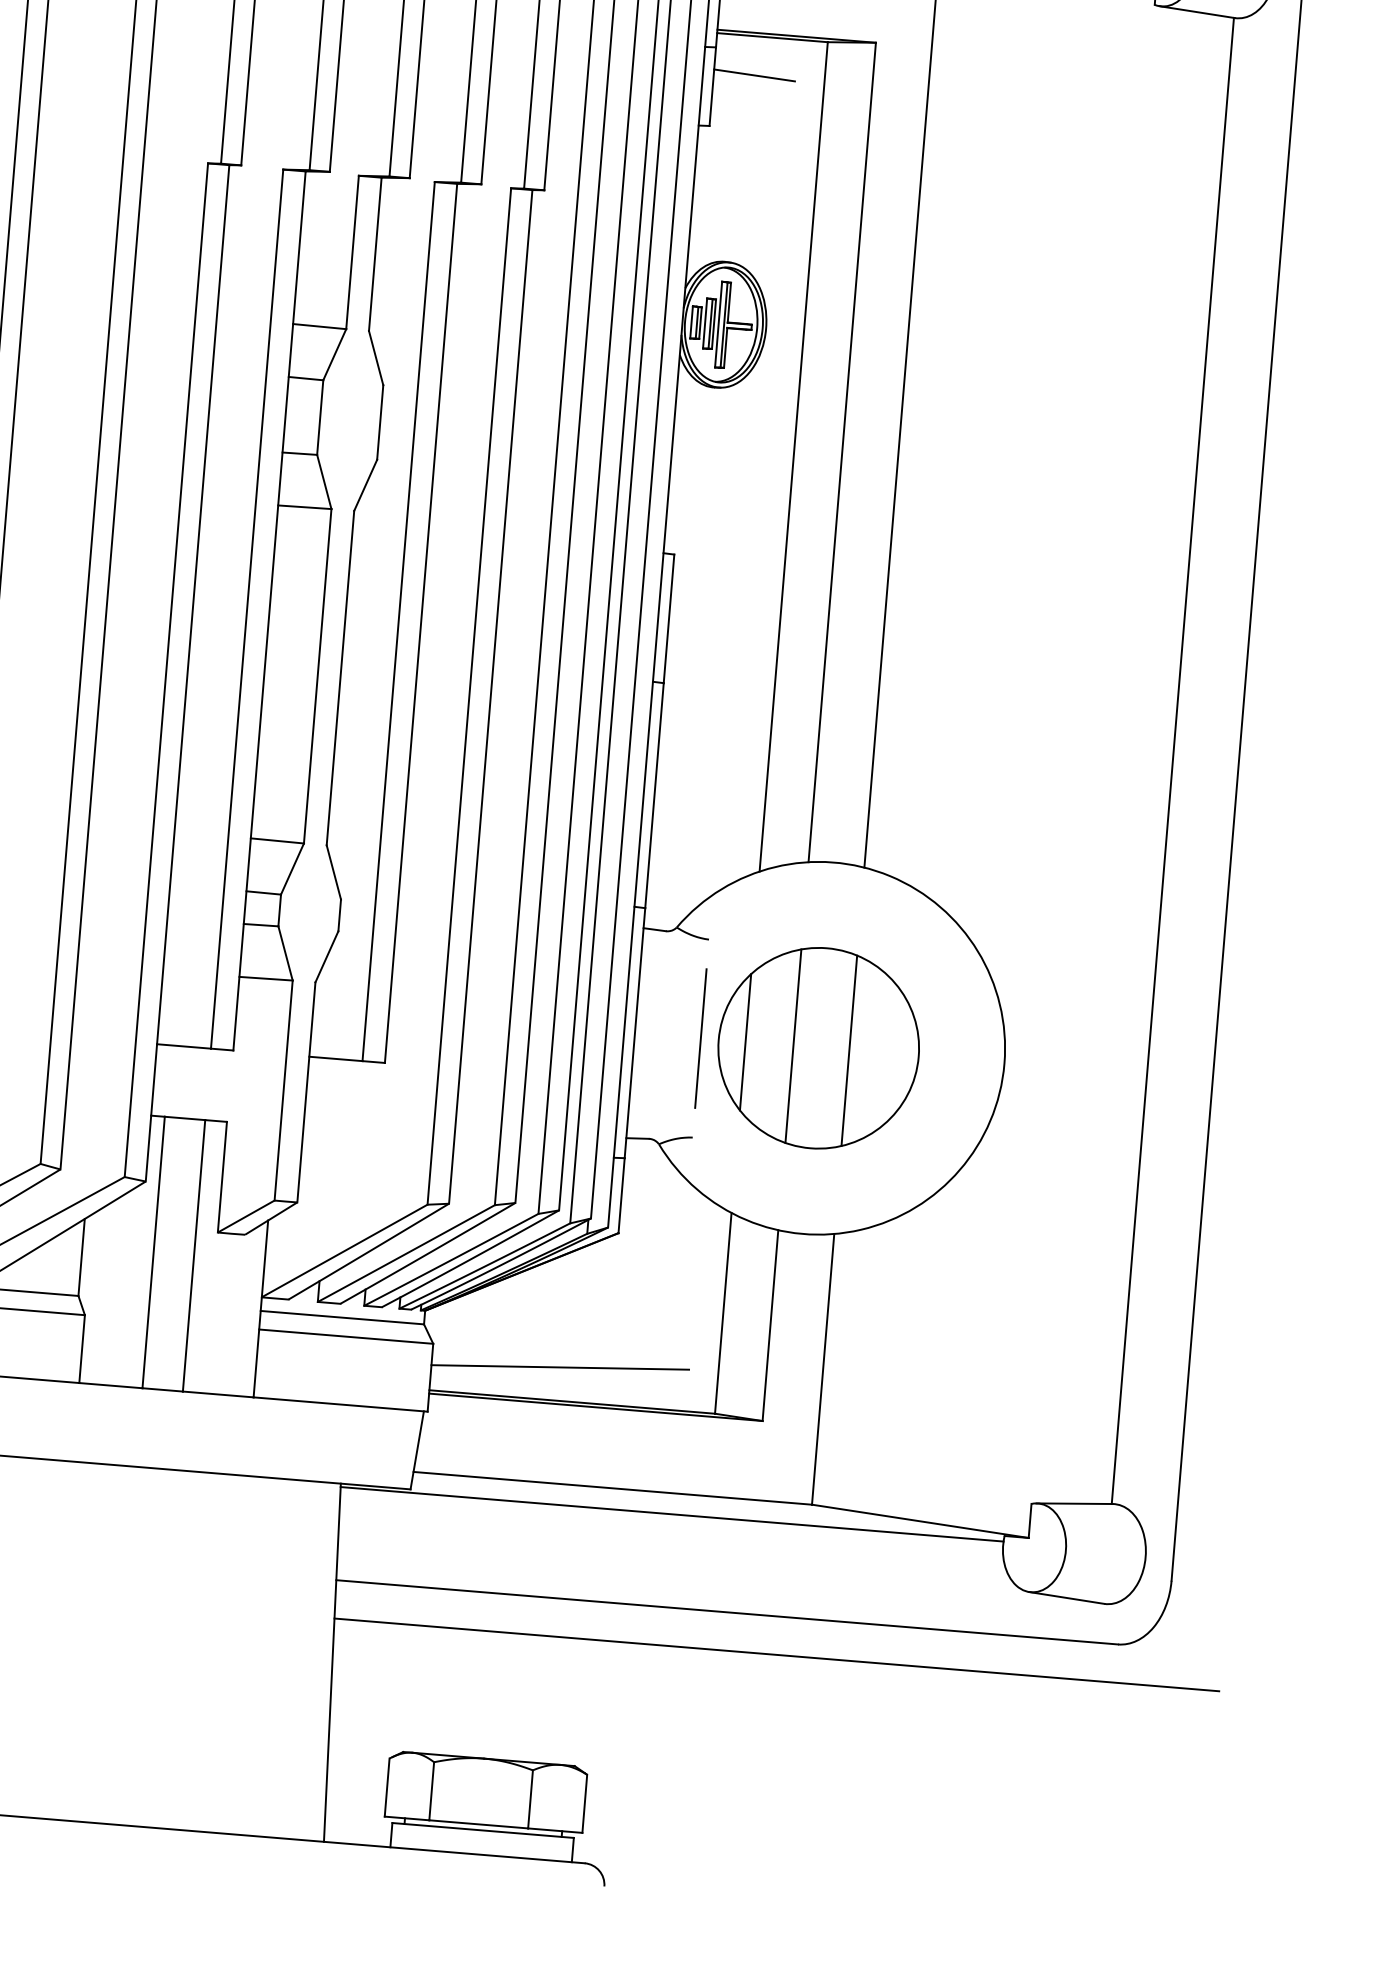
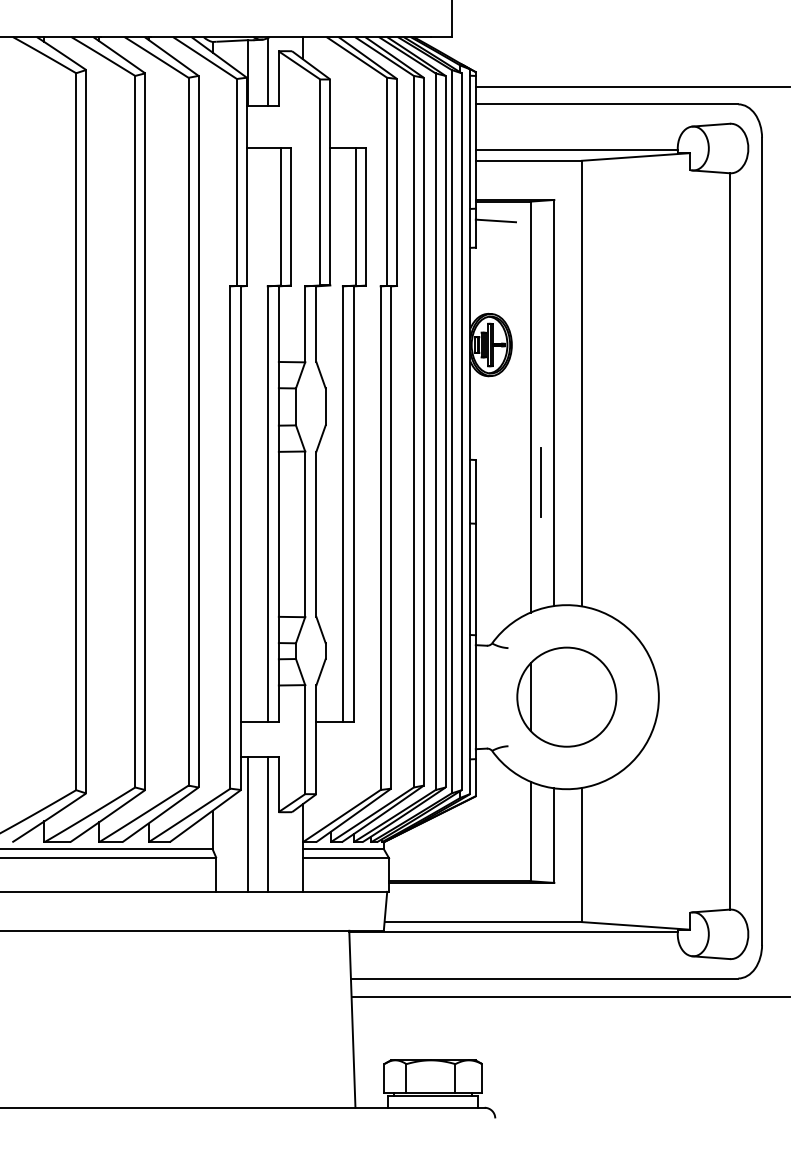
line: (698, 1039) -> (540, 482), moved
line: (793, 1046) -> (554, 697), removed
line: (850, 1051) -> (582, 697), removed
line: (560, 1366) -> (452, 864), removed

